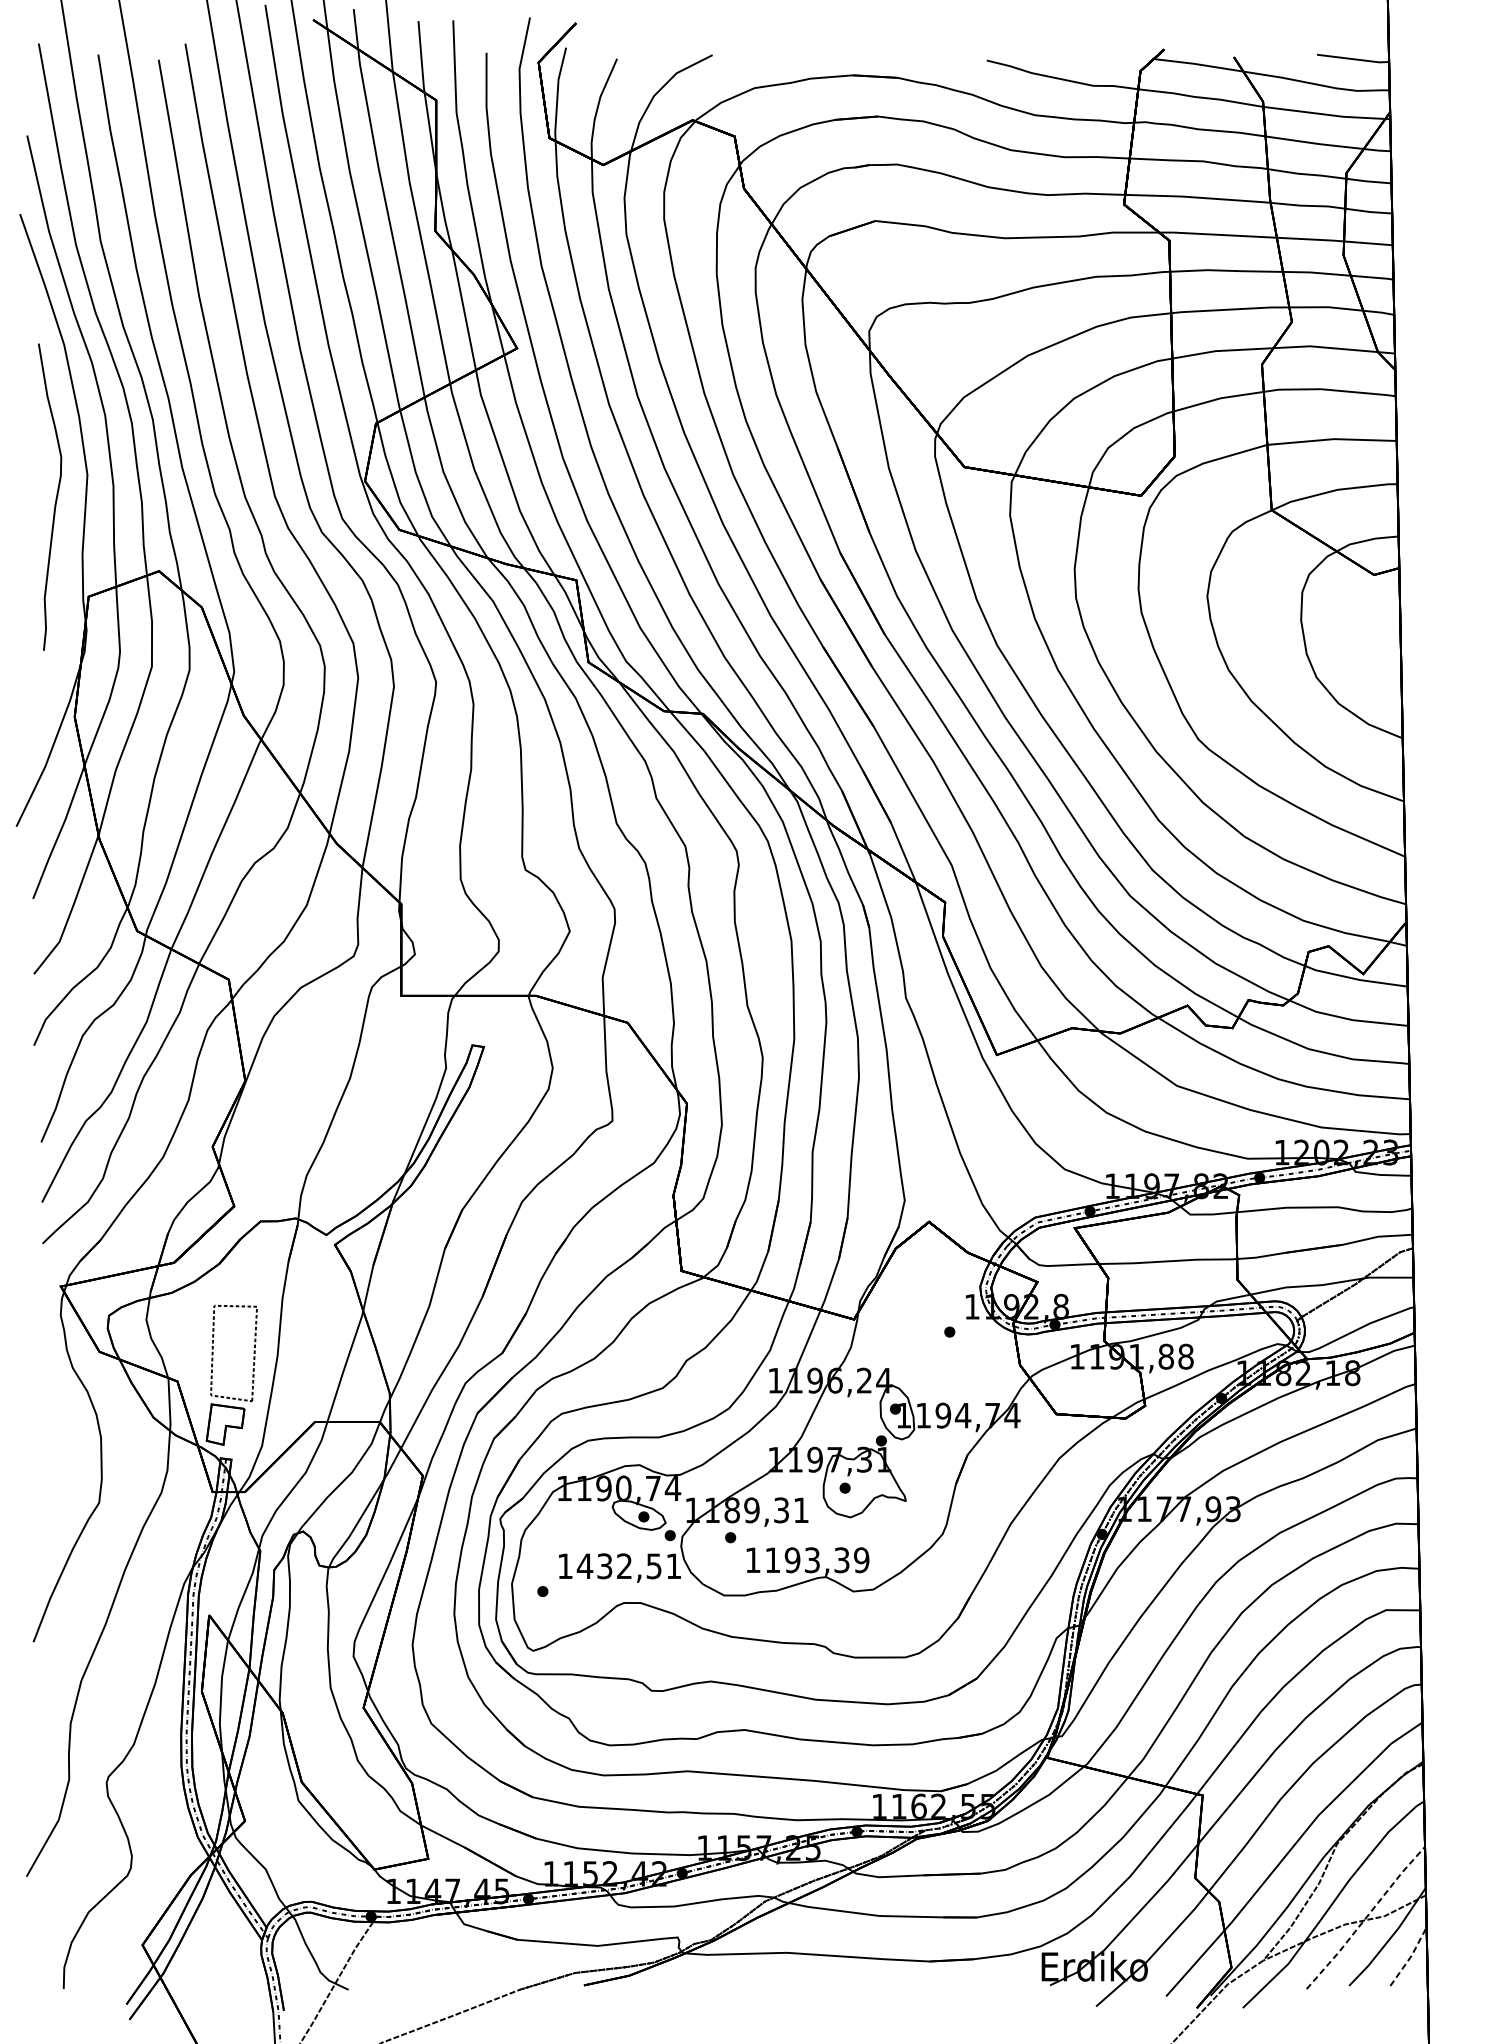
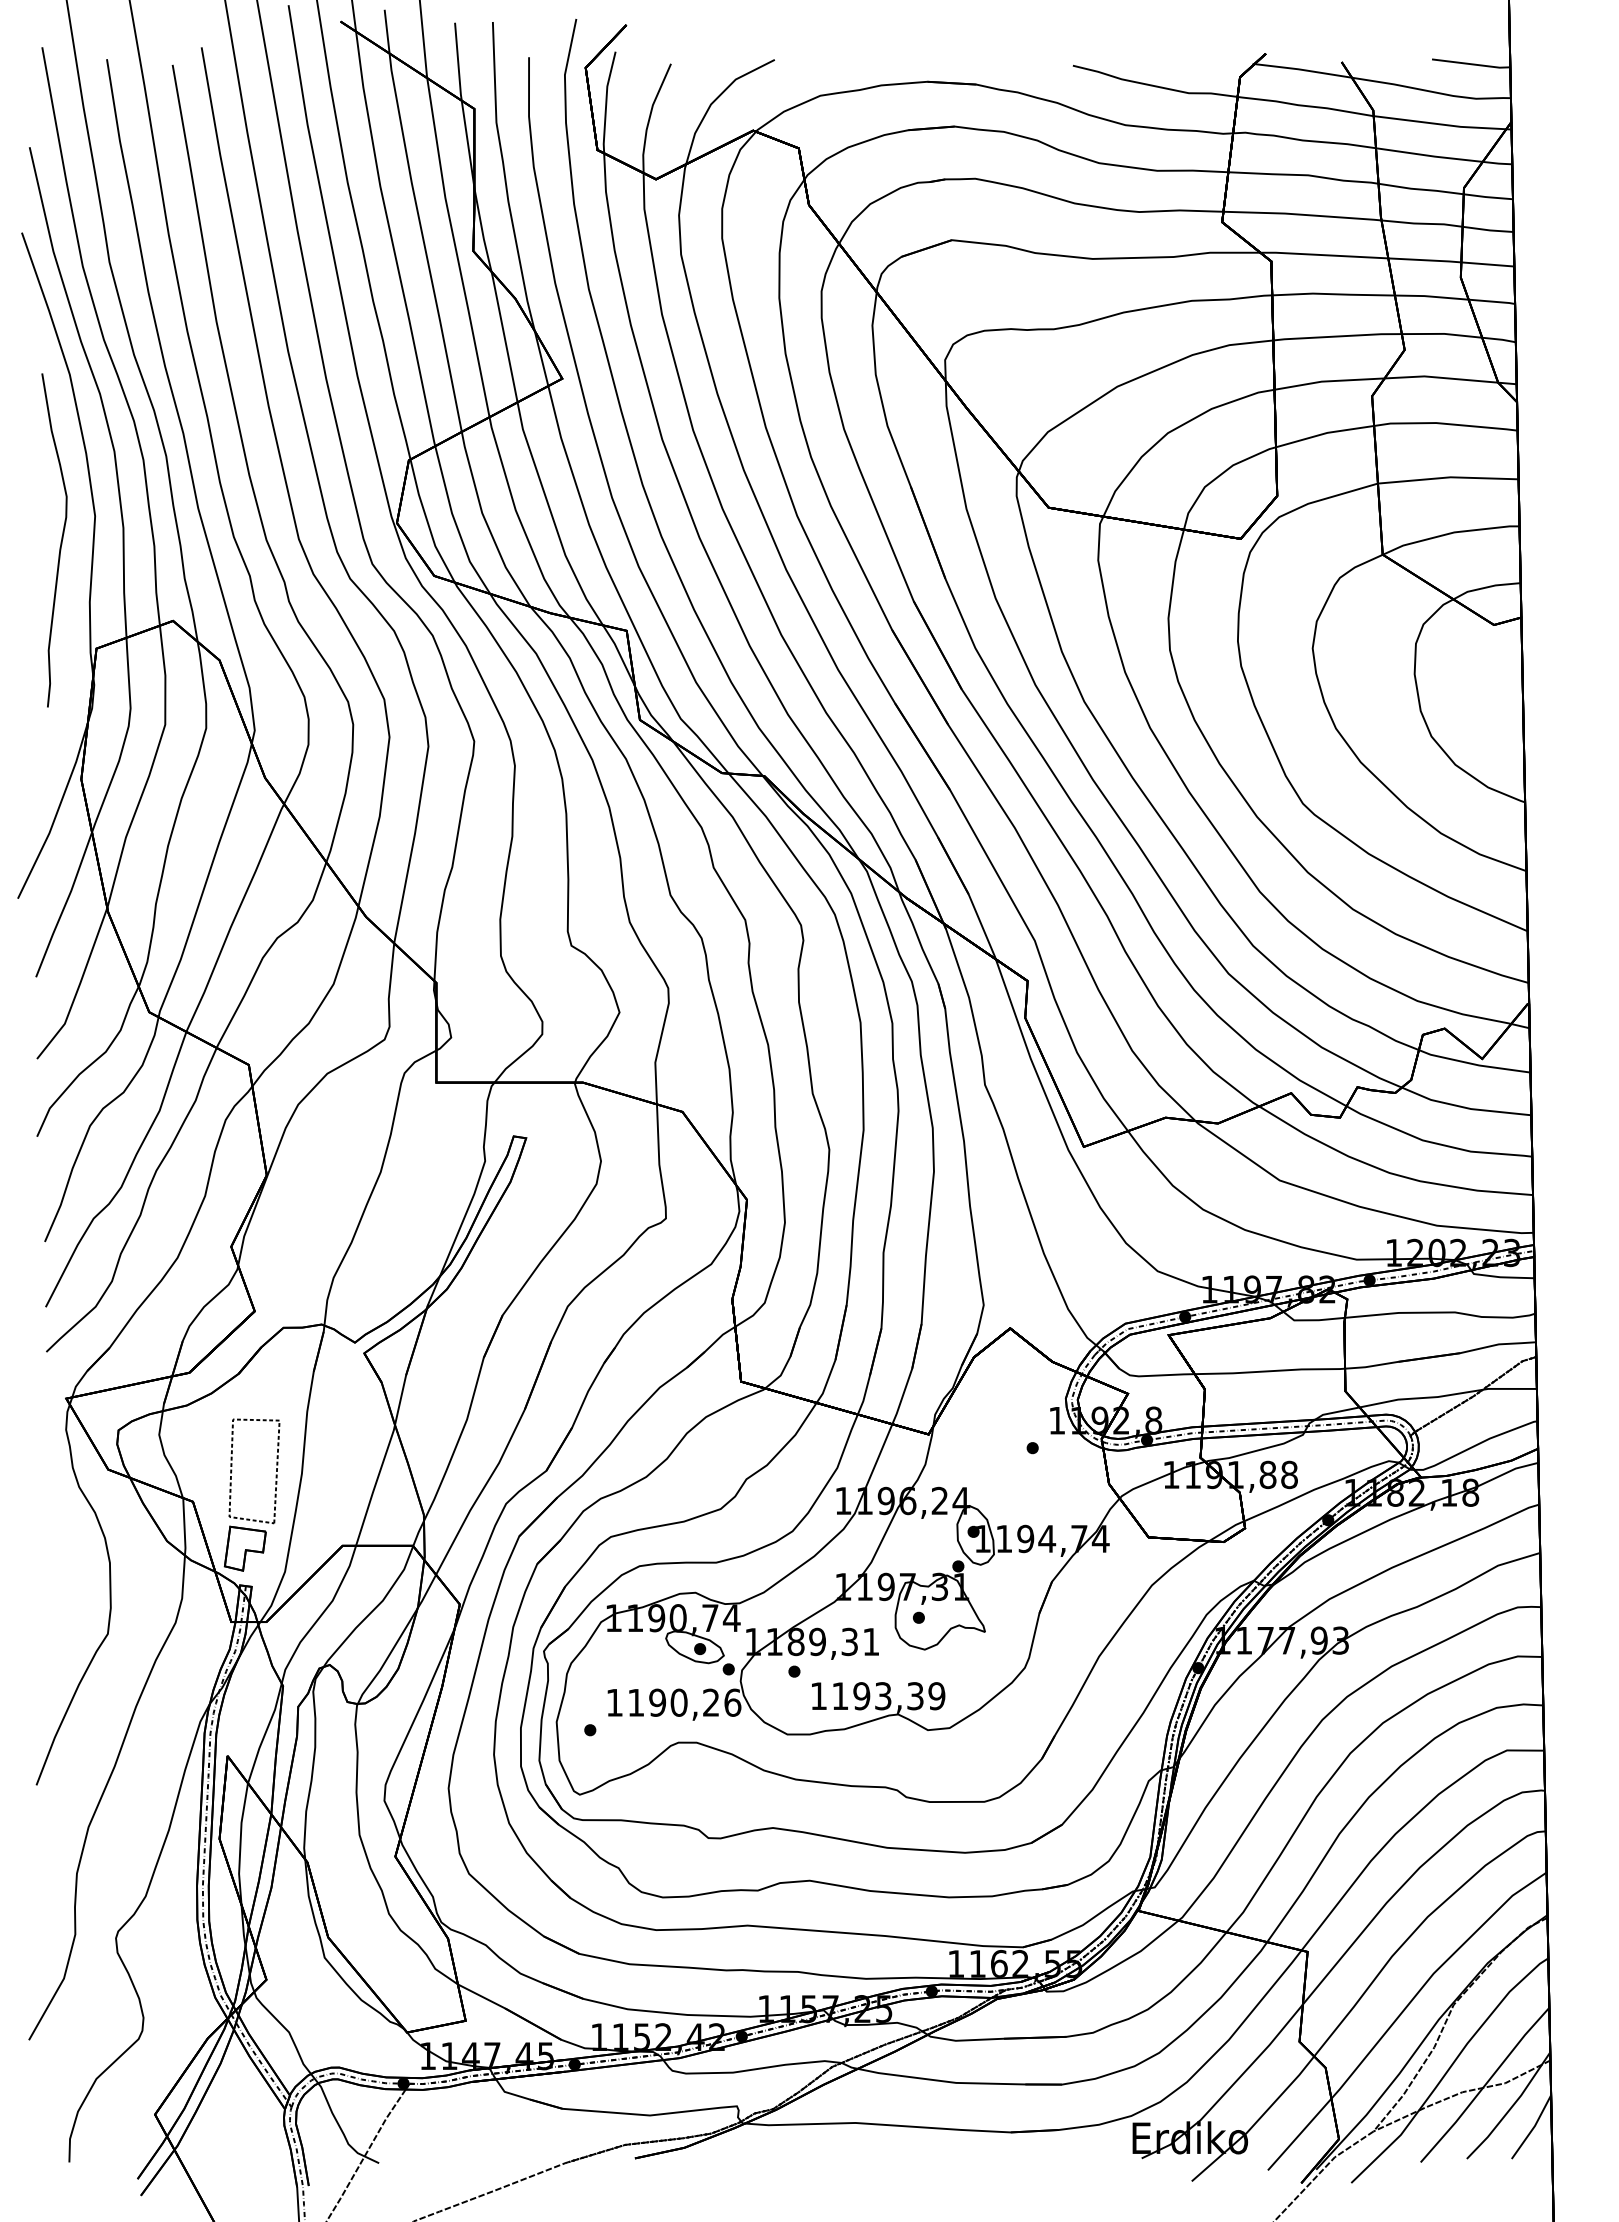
text: (629, 1566) -> (684, 1702), 1432,51 -> 1190,26
line: (1366, 1917) -> (1485, 2084), dashed -> solid
line: (1410, 1956) -> (1533, 2127), dashed -> solid

